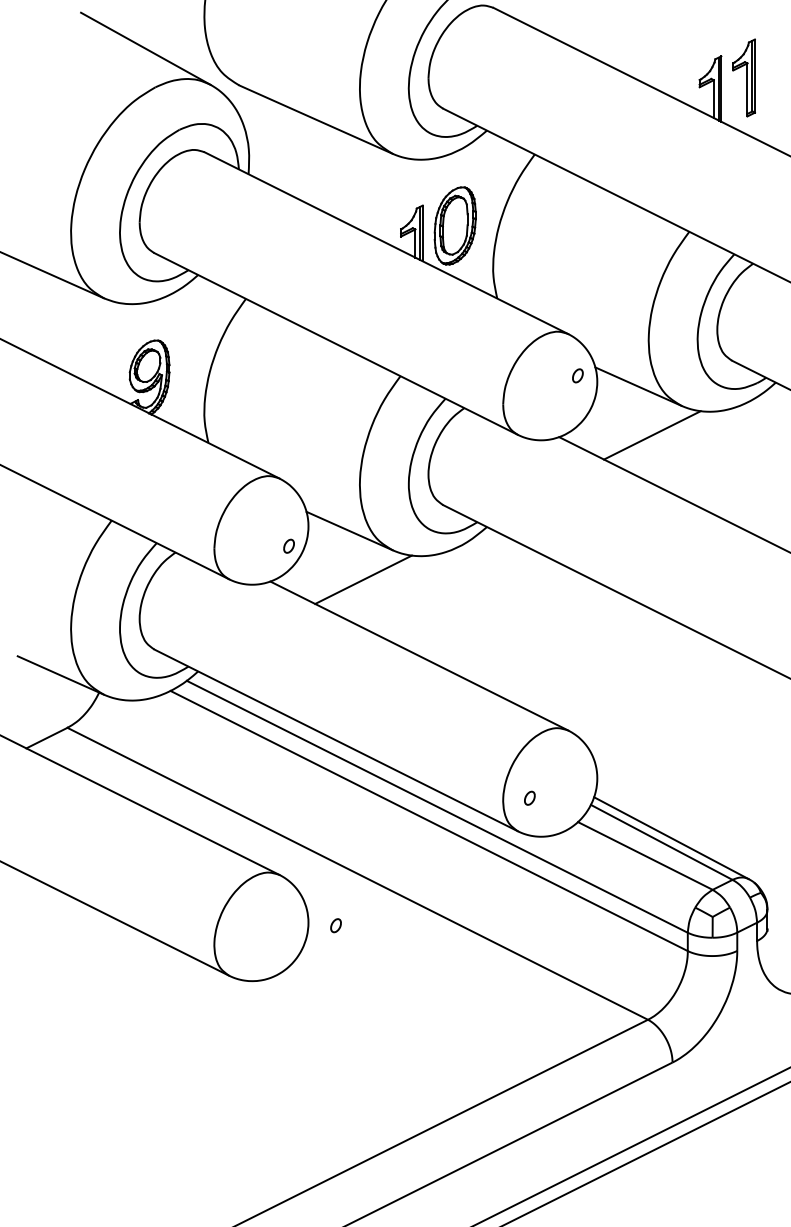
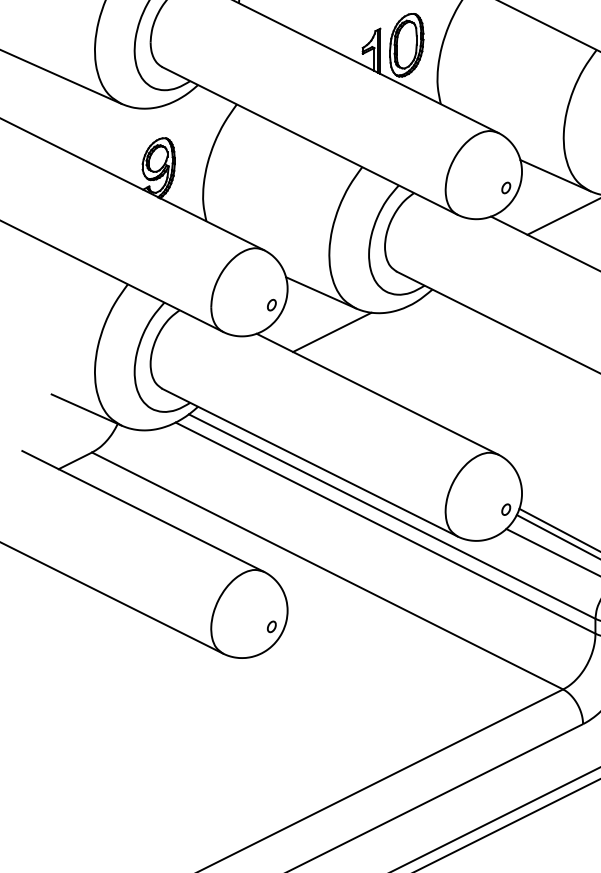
part: (577, 375) -> (505, 187), moved
part: (529, 797) -> (505, 509), moved
part: (335, 925) -> (271, 626), moved

